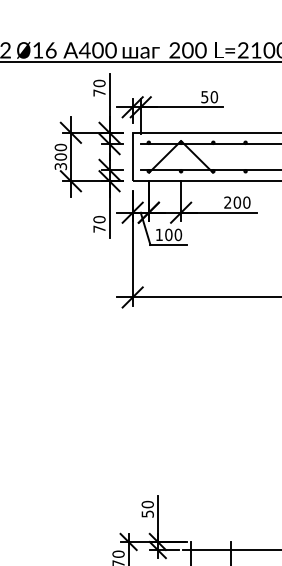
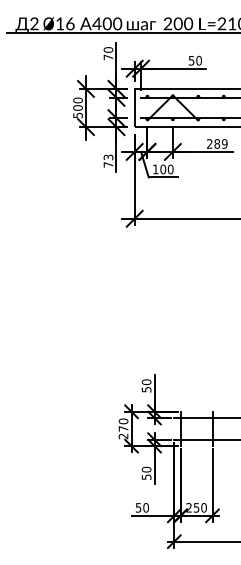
text: (60, 165) -> (77, 114), 300 -> 500
text: (241, 202) -> (220, 143), 200 -> 289
text: (99, 219) -> (108, 157), 70 -> 73

